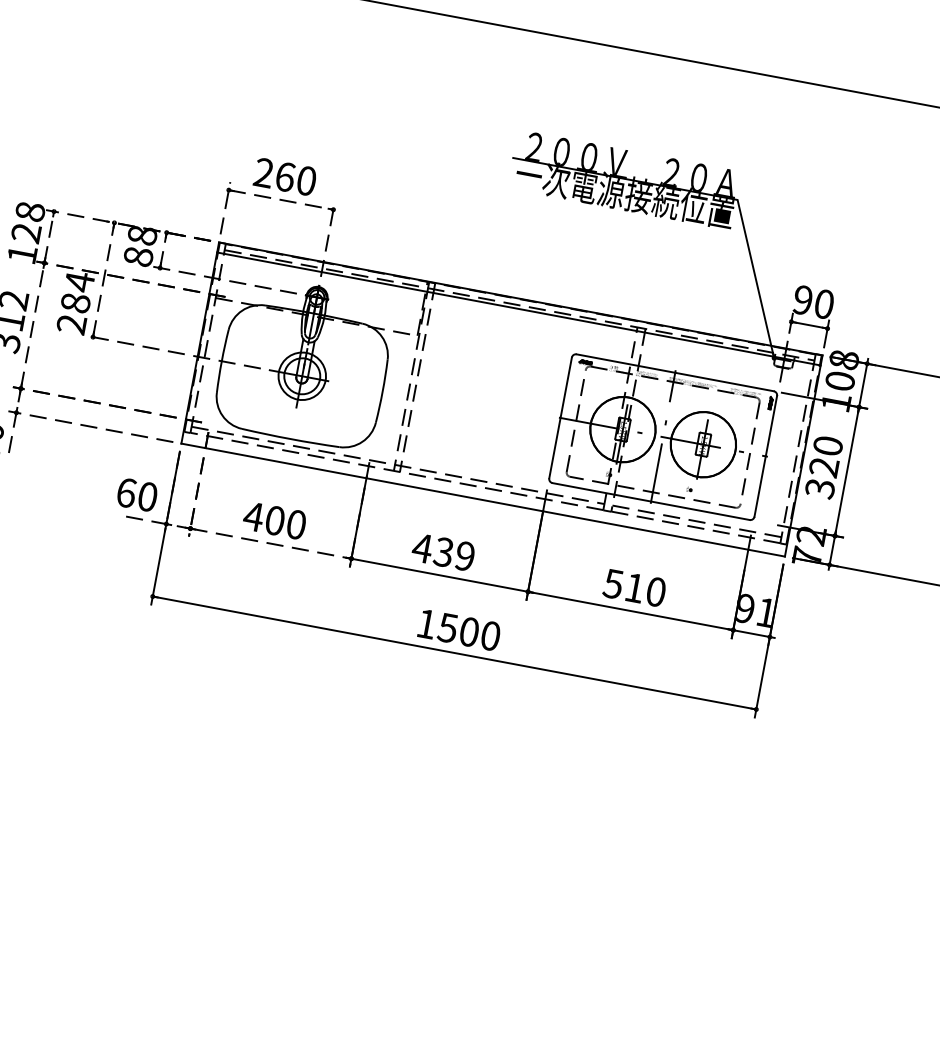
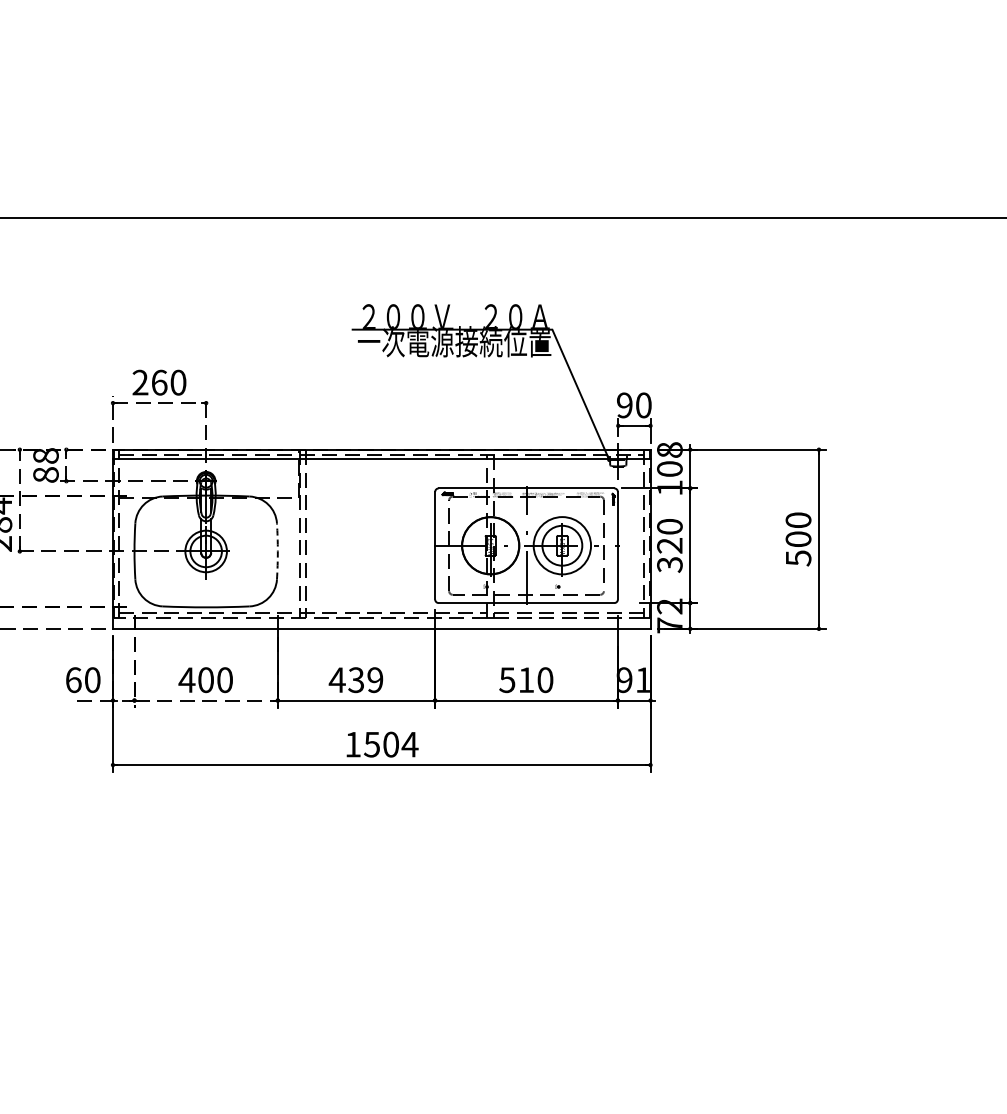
arc: (382, 391) -> (277, 551), solid -> dashed
circle: (702, 444) -> (561, 545), size x0.7
text: (490, 635) -> (409, 744), 1500 -> 1504

